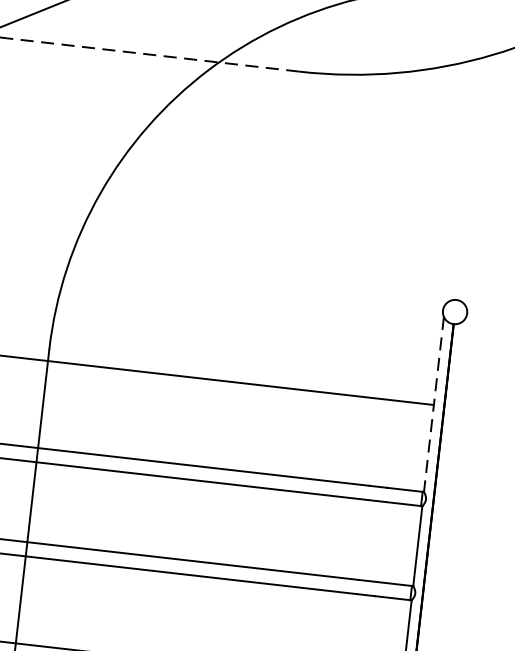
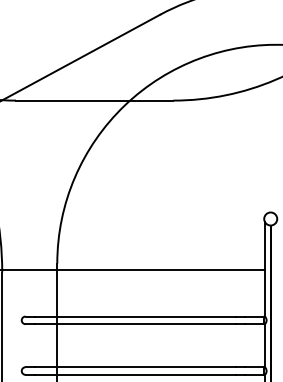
line: (152, 54) -> (94, 100), dashed -> solid
line: (434, 404) -> (265, 269), dashed -> solid

